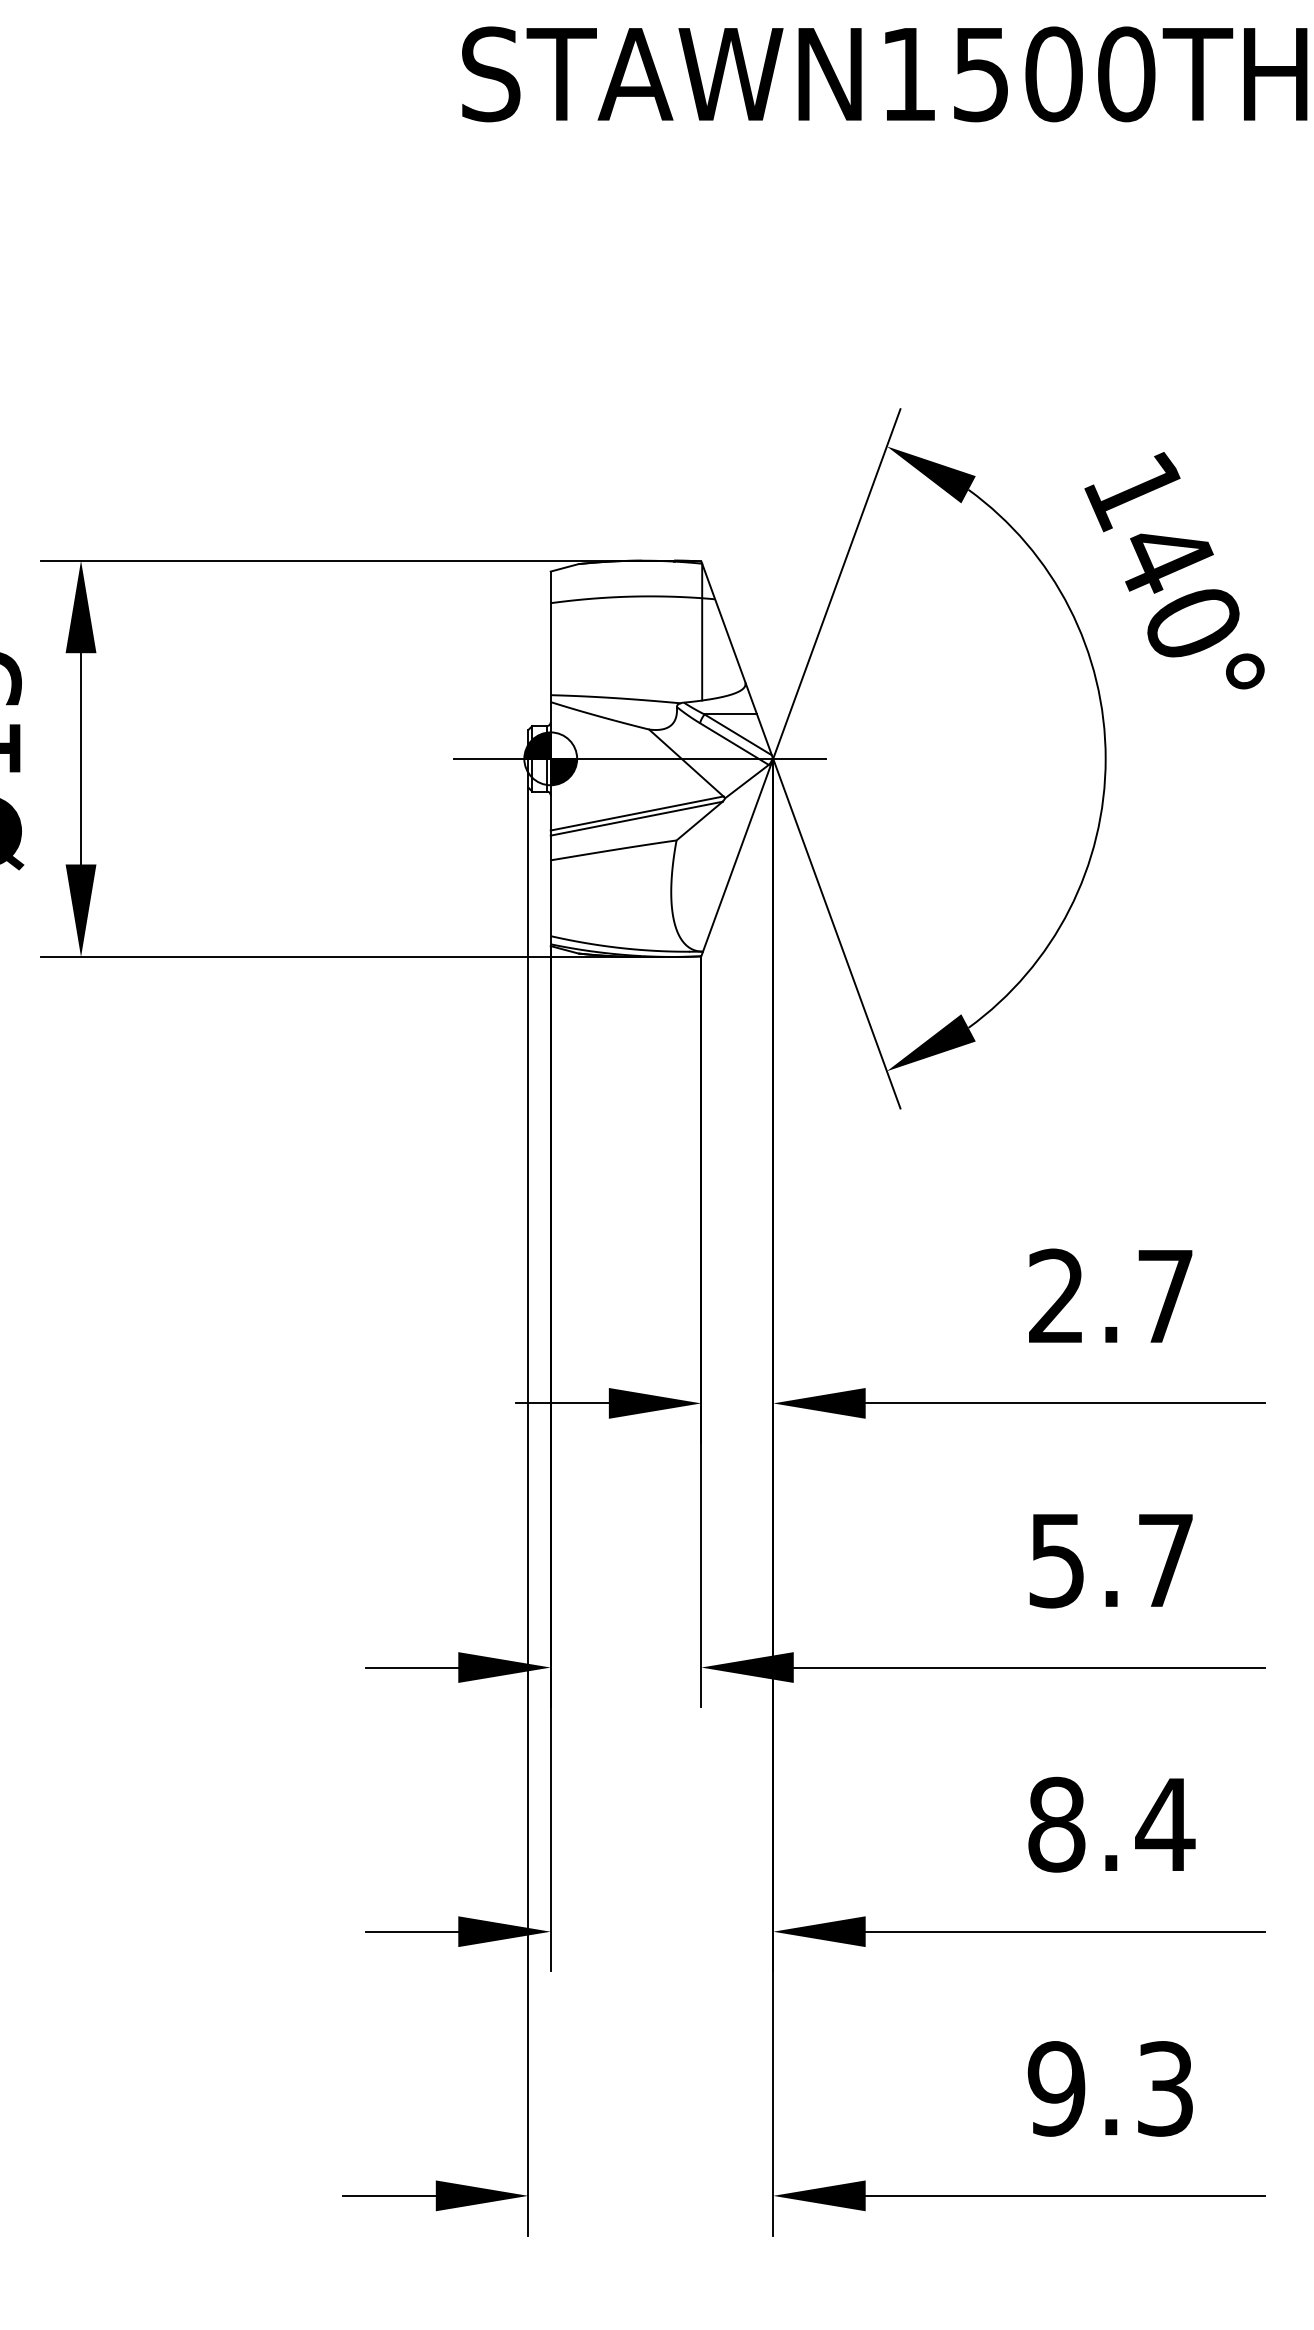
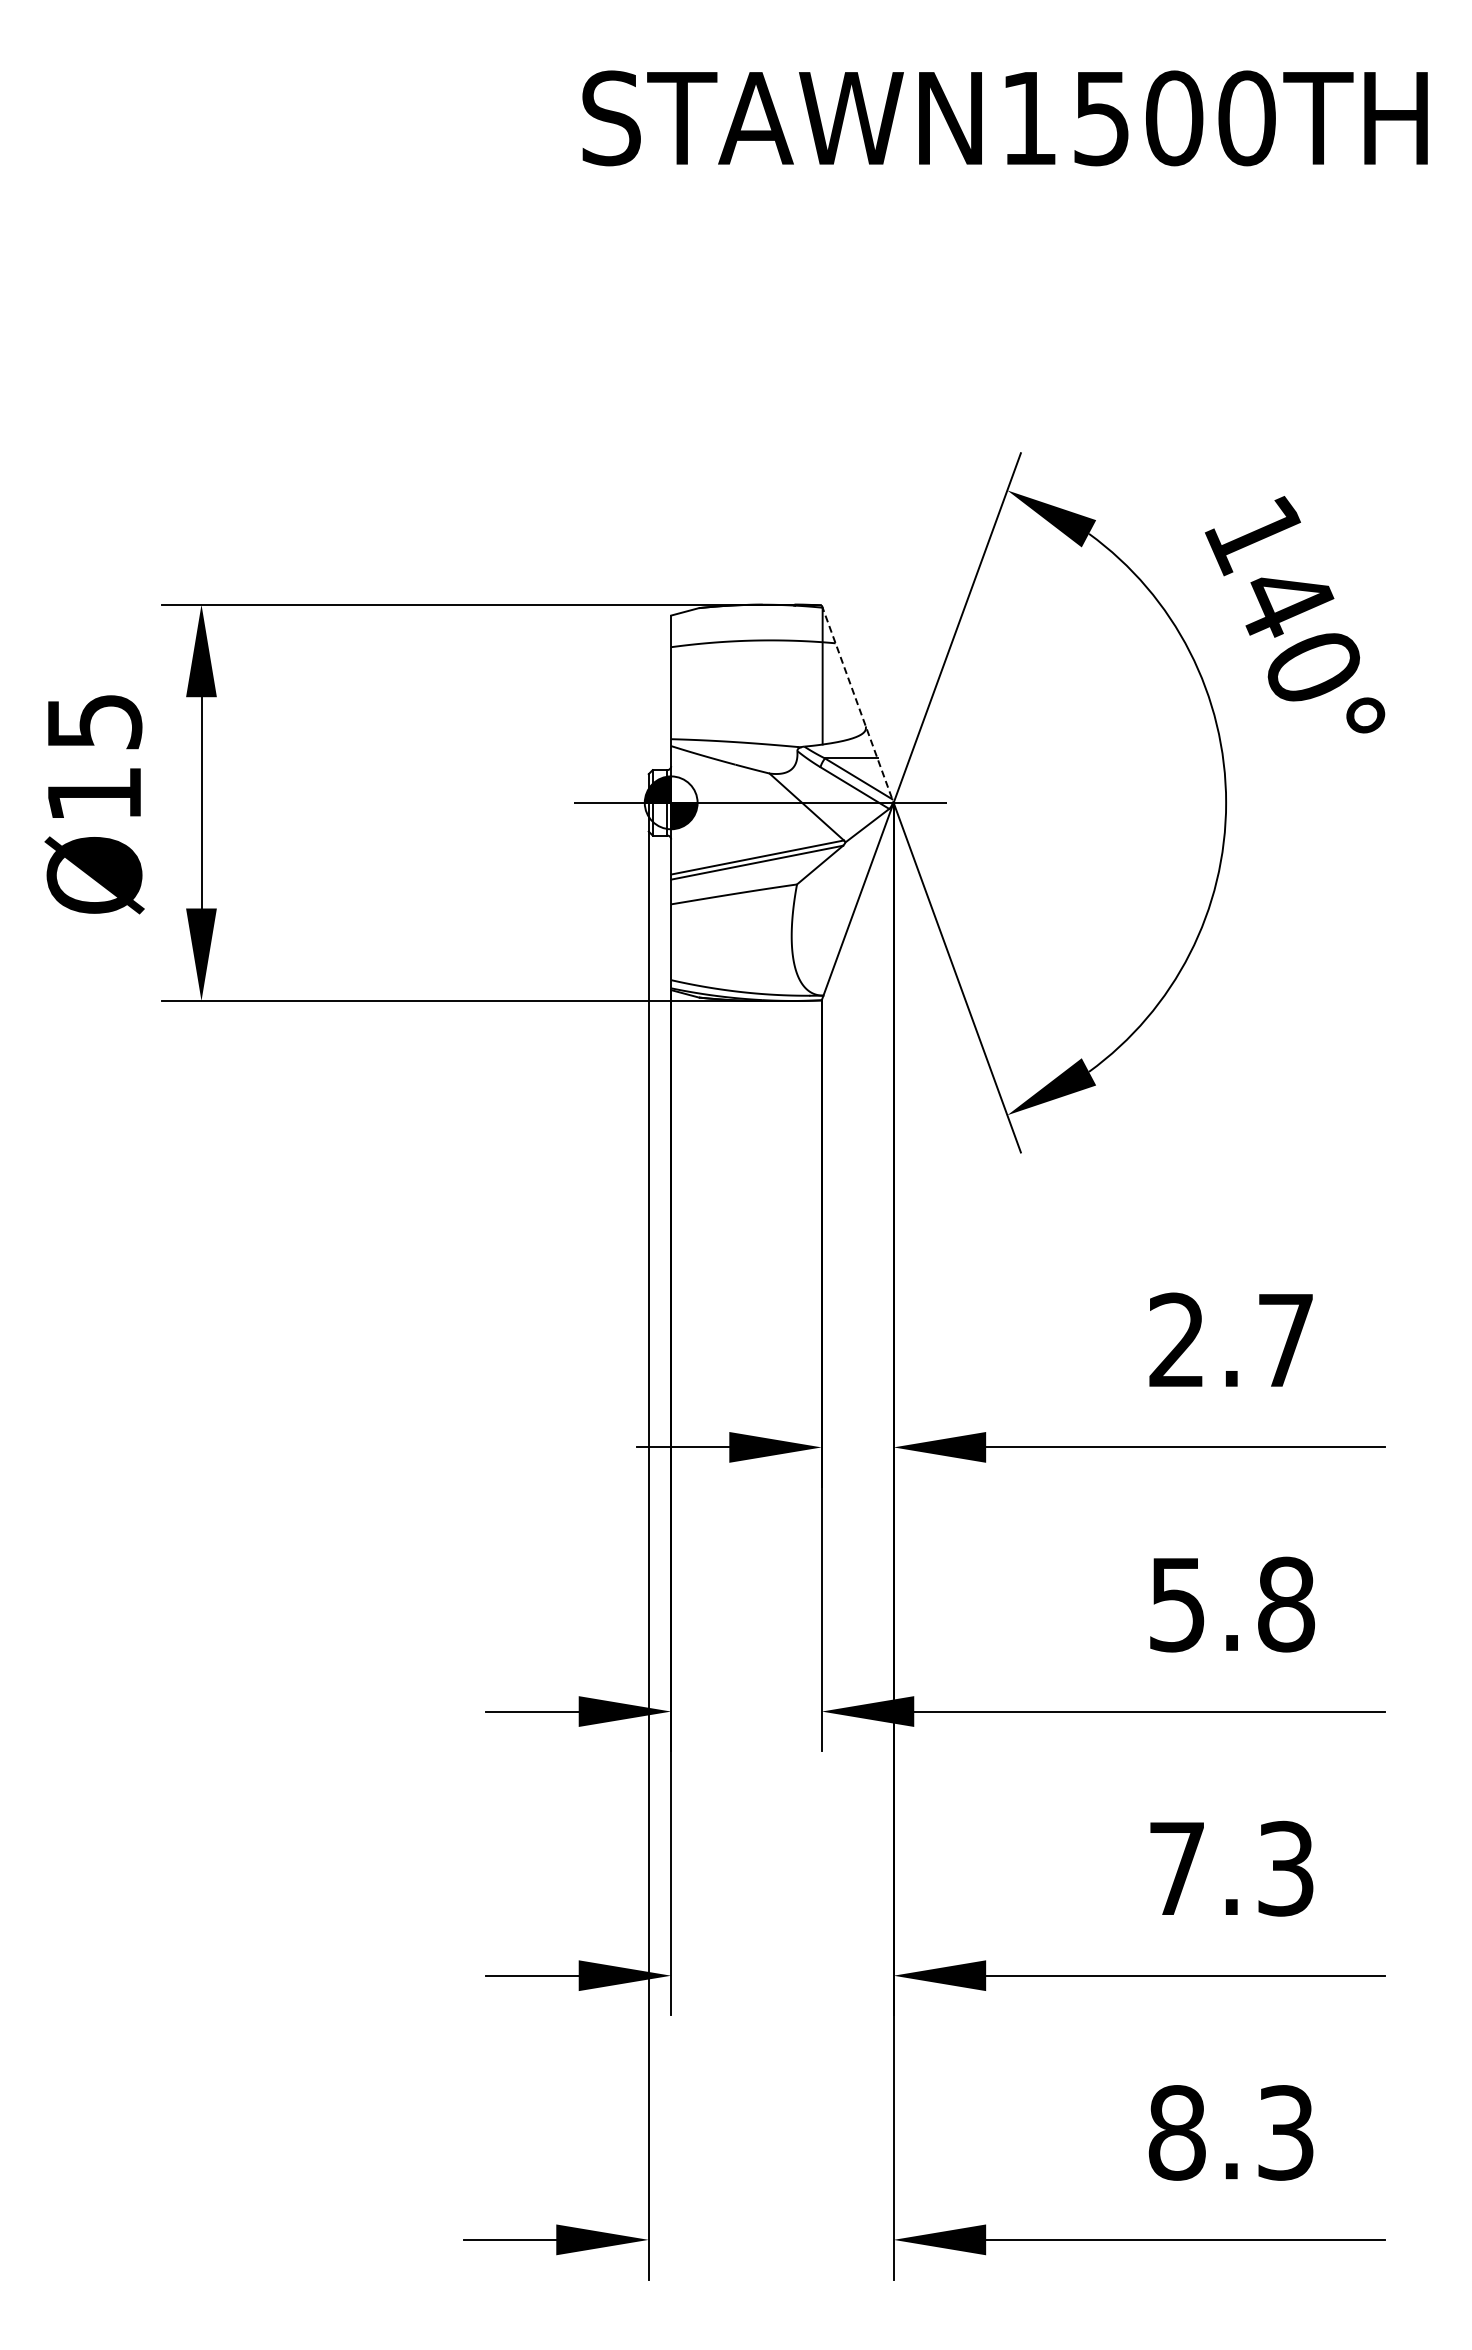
line: (737, 660) -> (857, 704), solid -> dashed
text: (1166, 1560) -> (1286, 1604), 5.7 -> 5.8
text: (1112, 1824) -> (1232, 1868), 8.4 -> 7.3
text: (1056, 2088) -> (1176, 2132), 9.3 -> 8.3

